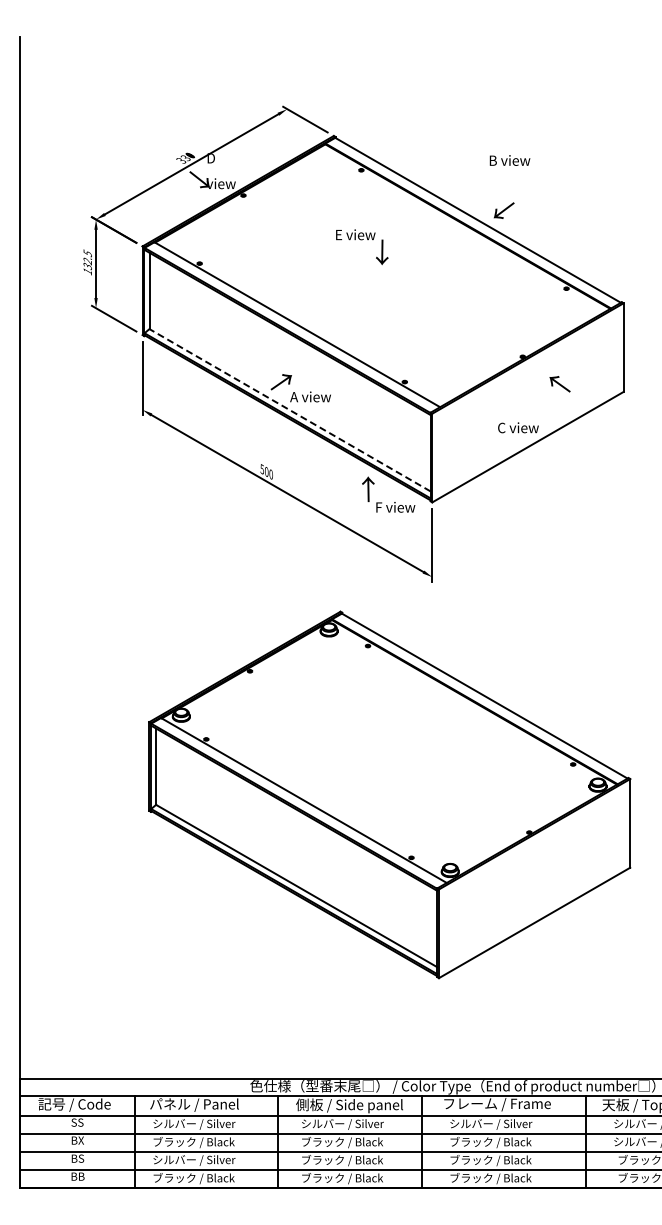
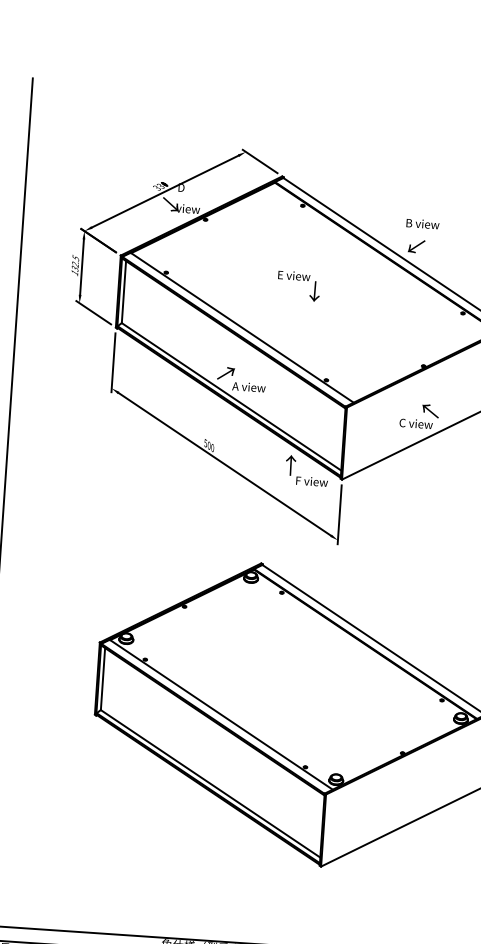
text: (509, 160) -> (422, 223), moved
text: (362, 247) -> (299, 286), moved
text: (559, 384) -> (430, 411), moved
line: (289, 410) -> (231, 397), dashed -> solid

